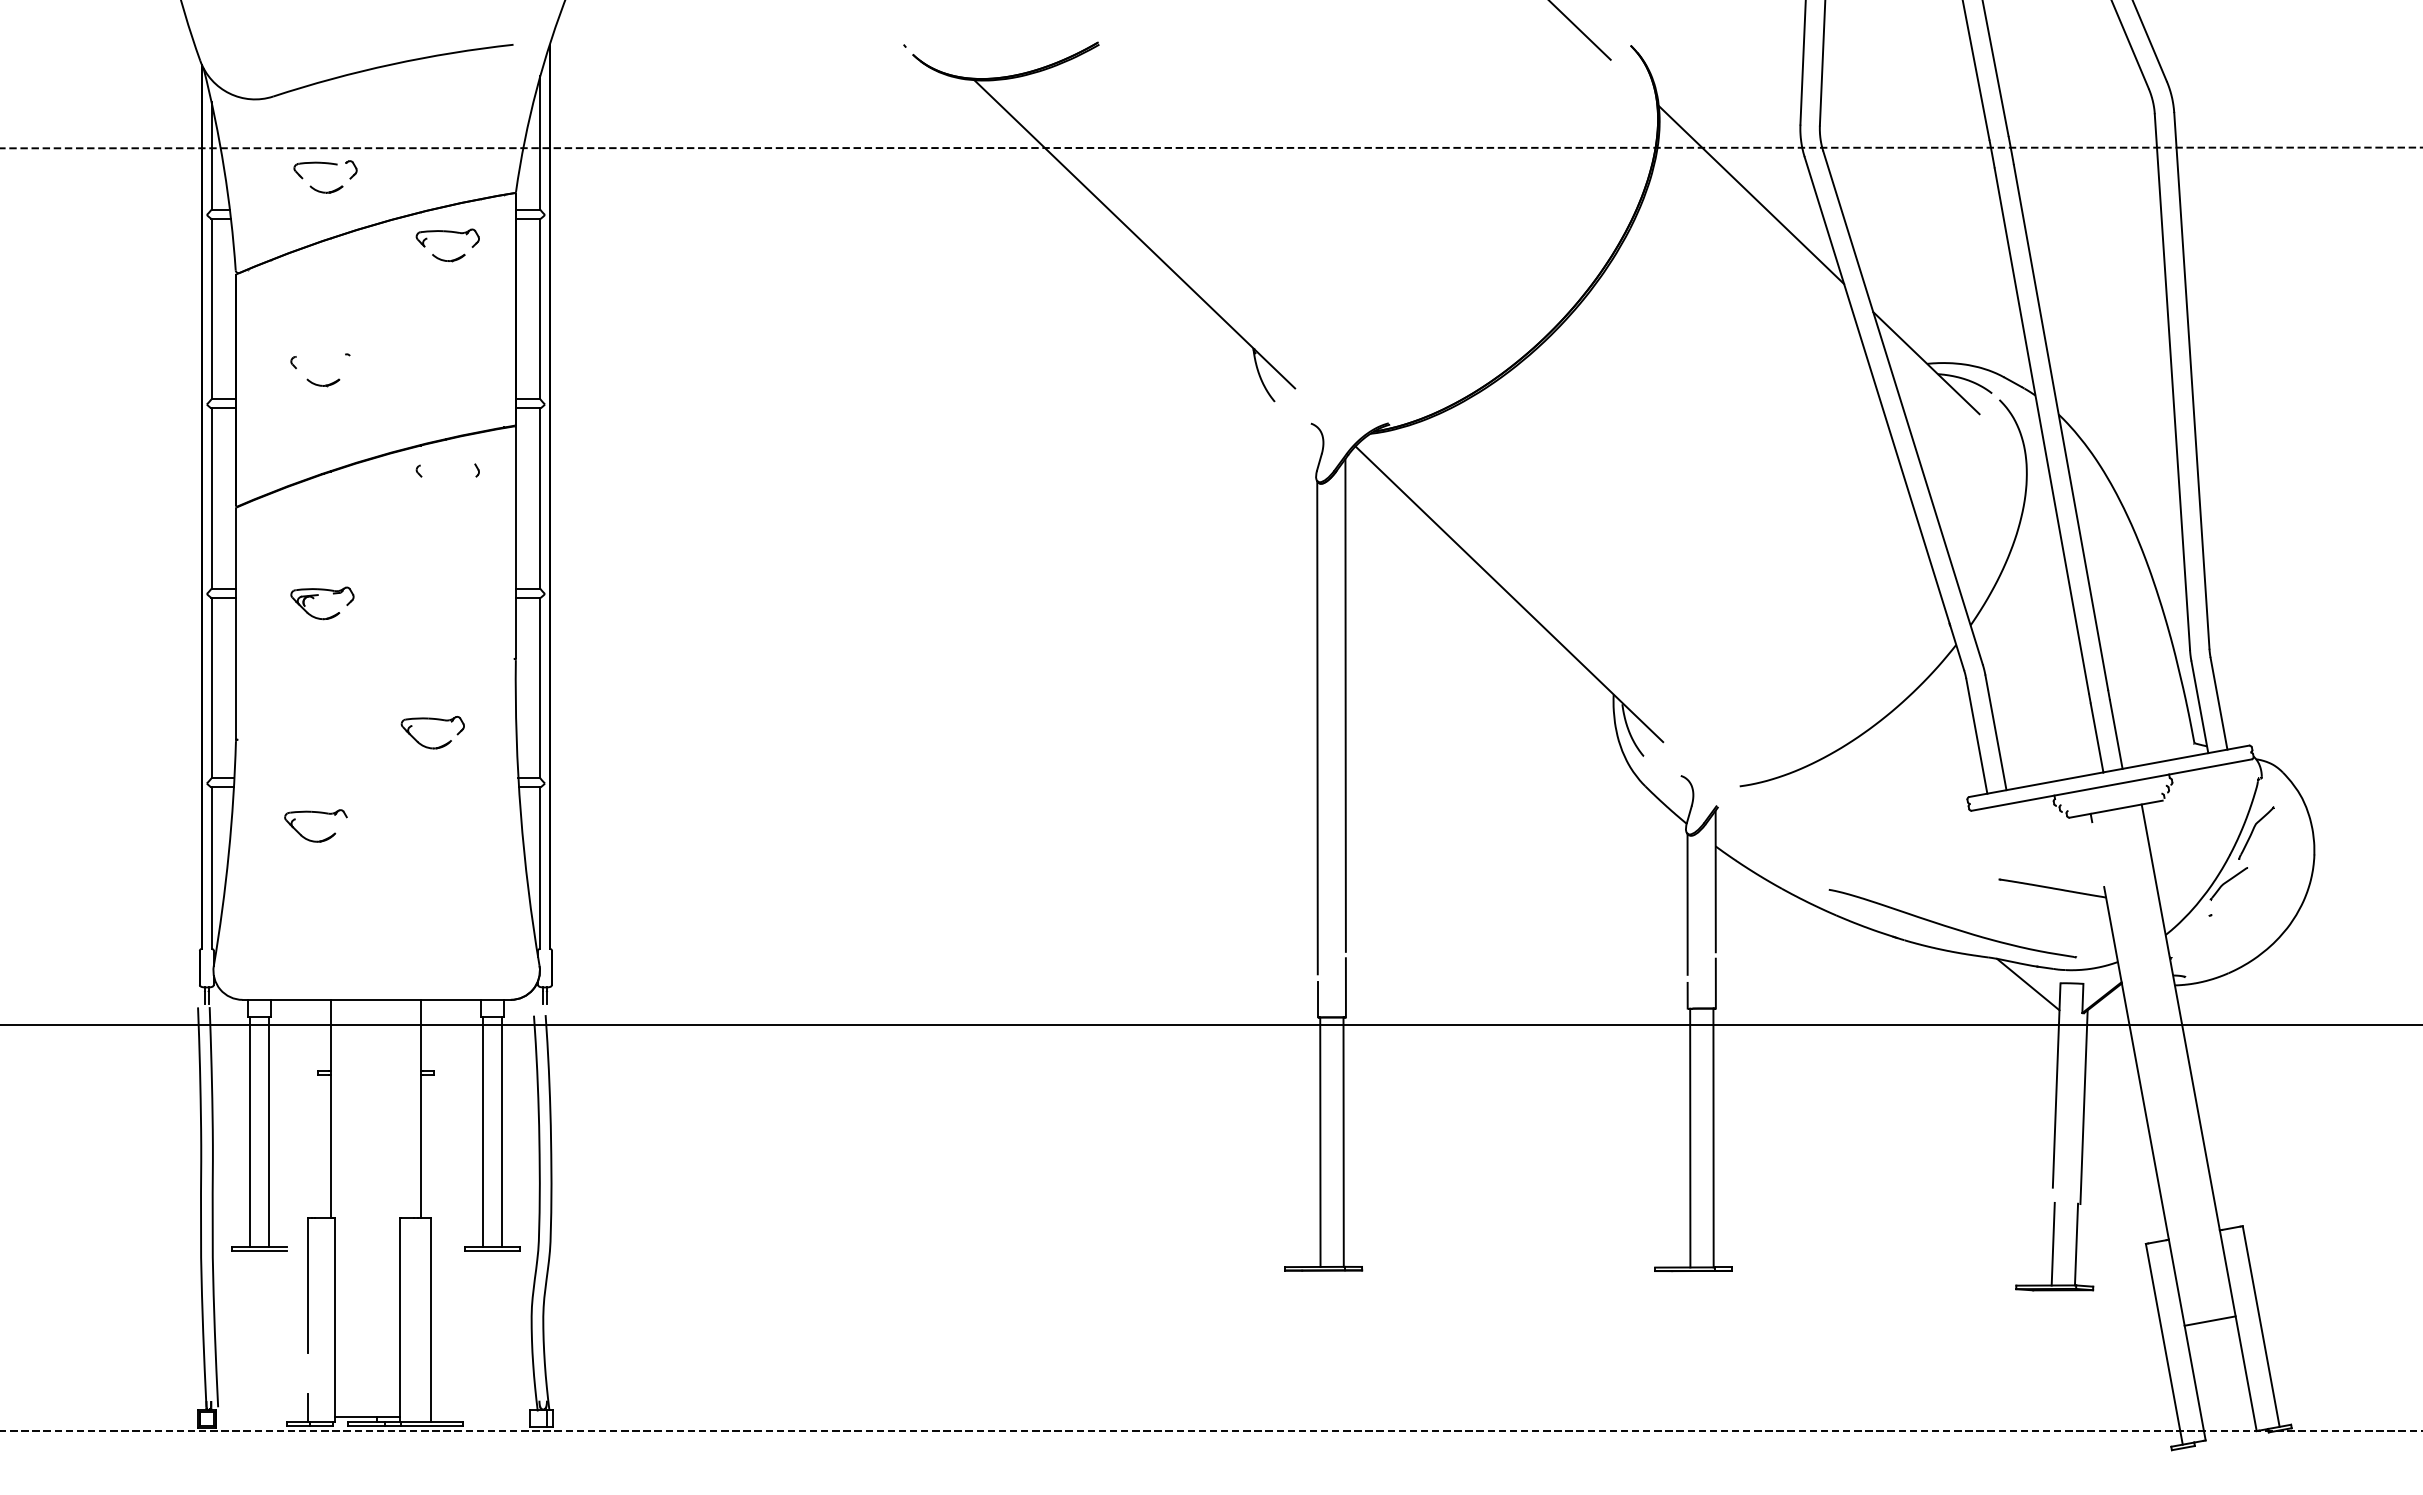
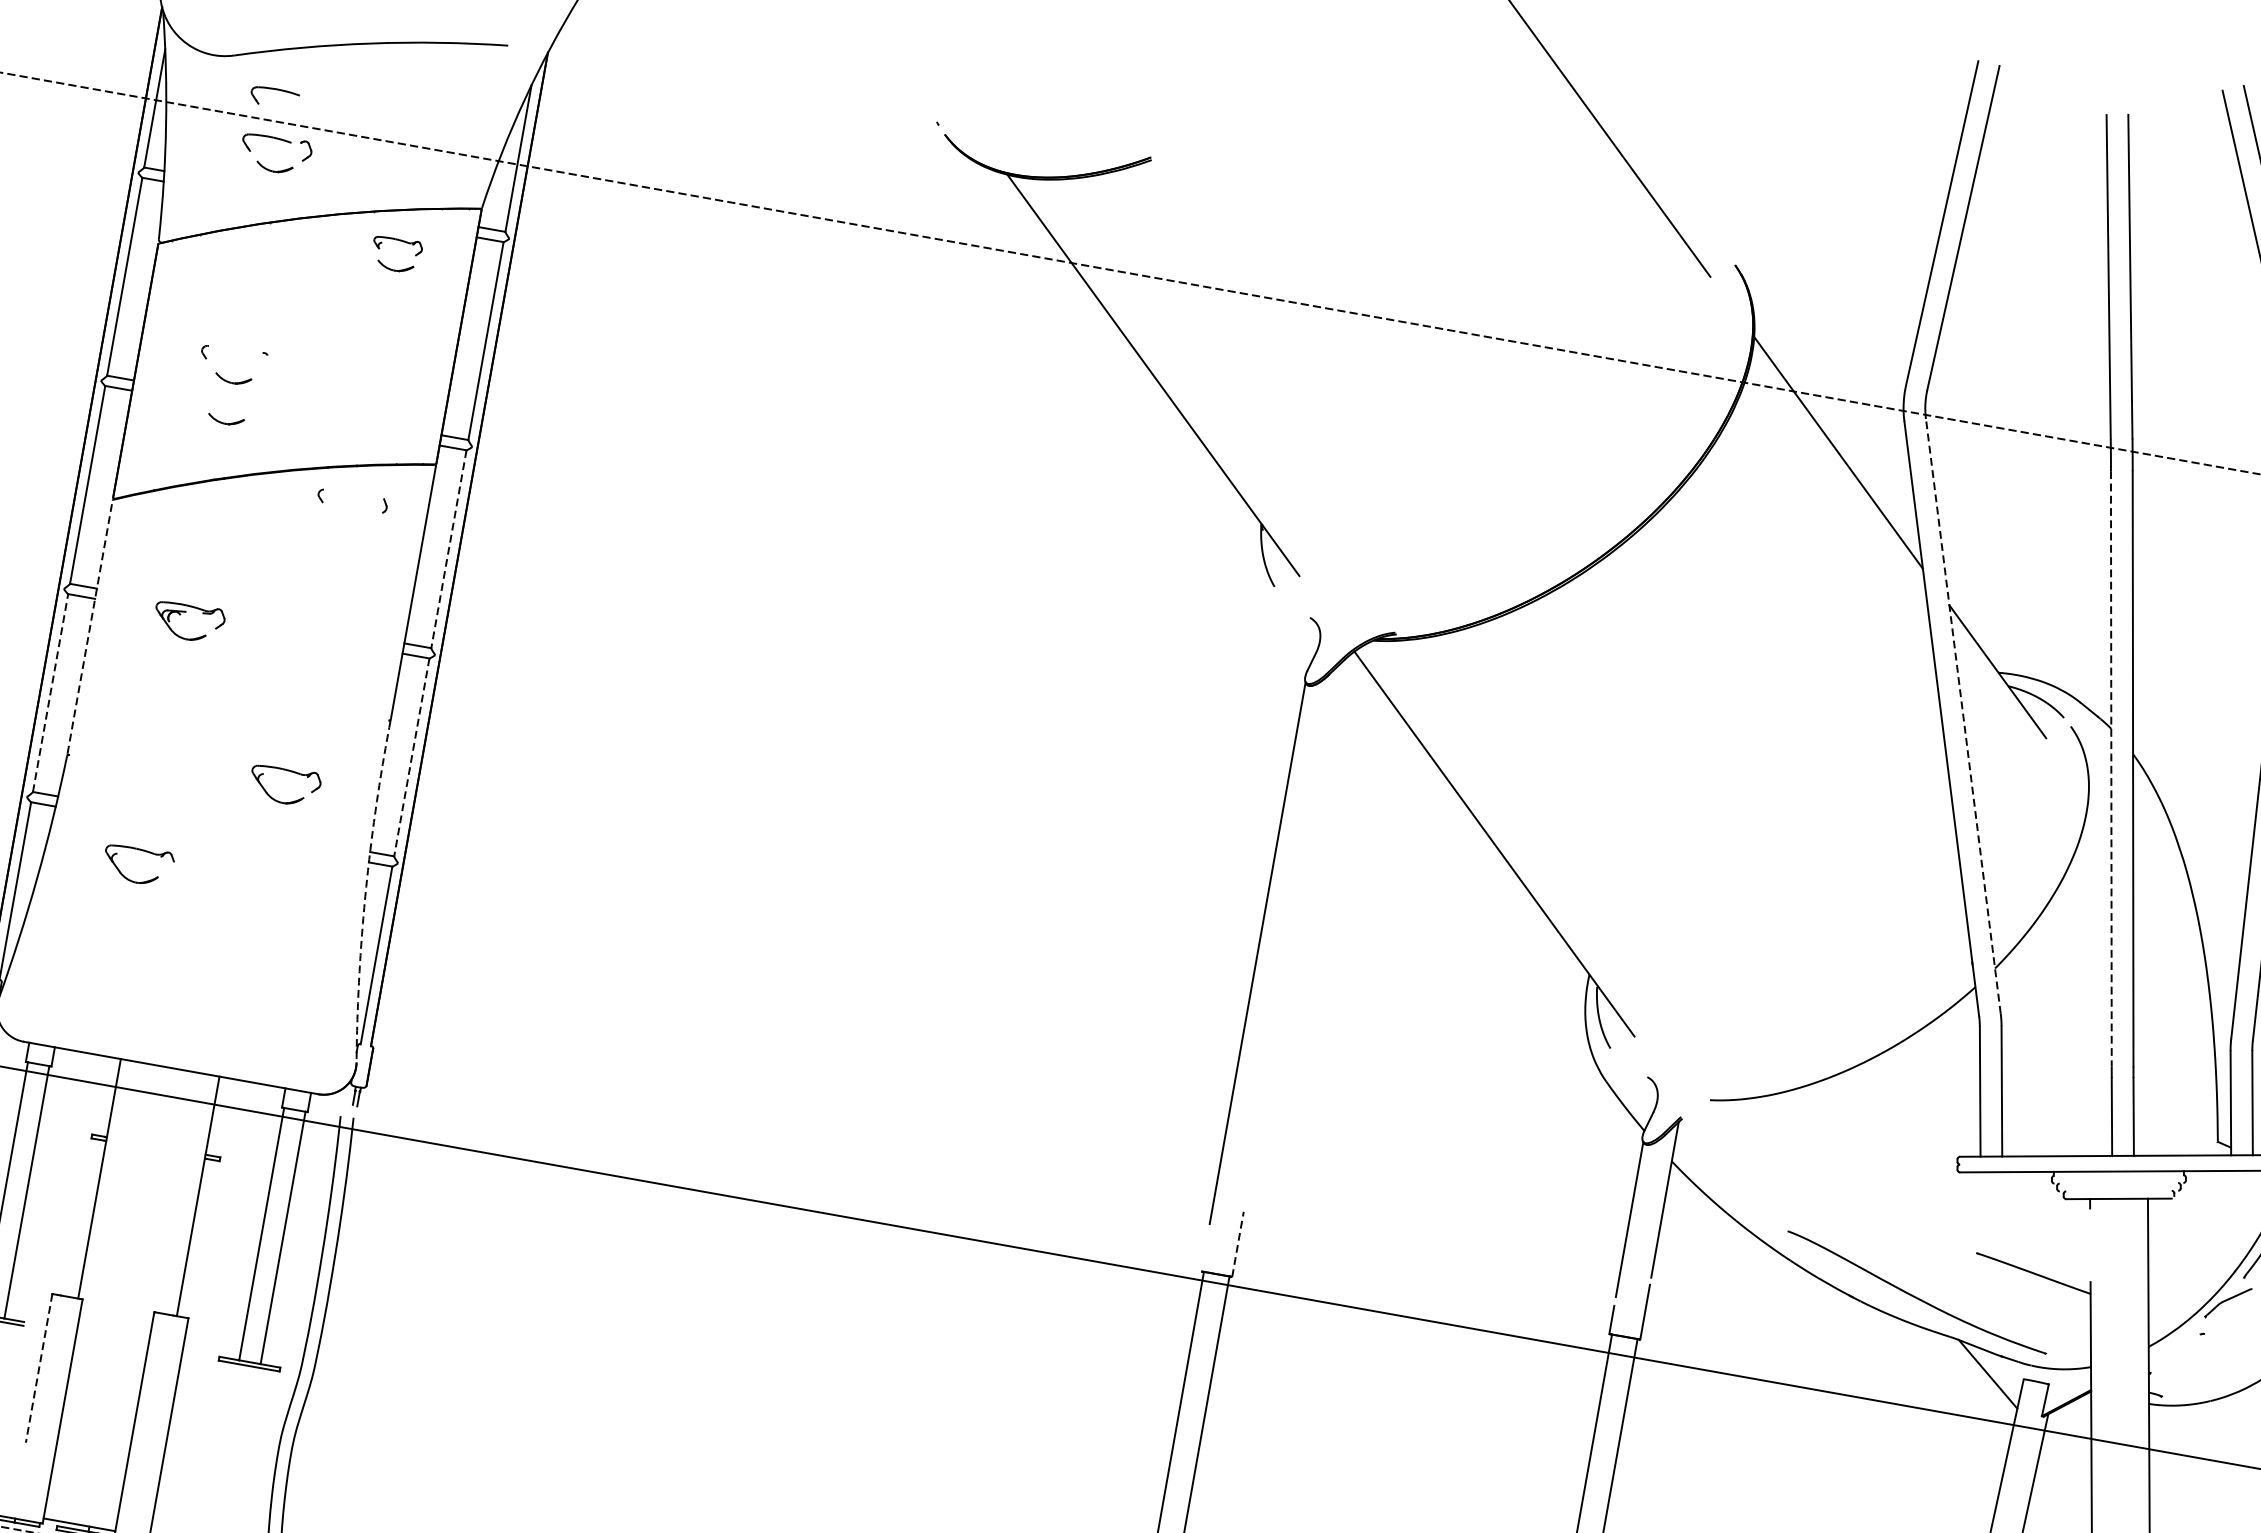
part: (315, 120) -> (275, 90), added
part: (447, 237) -> (397, 244), size x0.7
line: (1902, 407) -> (1962, 715), solid -> dashed
part: (323, 419) -> (226, 420), added
line: (2041, 430) -> (2111, 768), solid -> dashed
line: (540, 498) -> (449, 549), solid -> dashed
line: (235, 623) -> (89, 626), solid -> dashed
line: (211, 687) -> (50, 692), solid -> dashed
line: (540, 688) -> (411, 758), solid -> dashed
line: (1345, 704) -> (1292, 933), removed
arc: (520, 813) -> (365, 891), solid -> dashed
line: (1345, 987) -> (1237, 1243), solid -> dashed
line: (1317, 999) -> (1204, 1251), removed
line: (307, 1285) -> (39, 1368), solid -> dashed
line: (307, 1407) -> (15, 1502), removed

